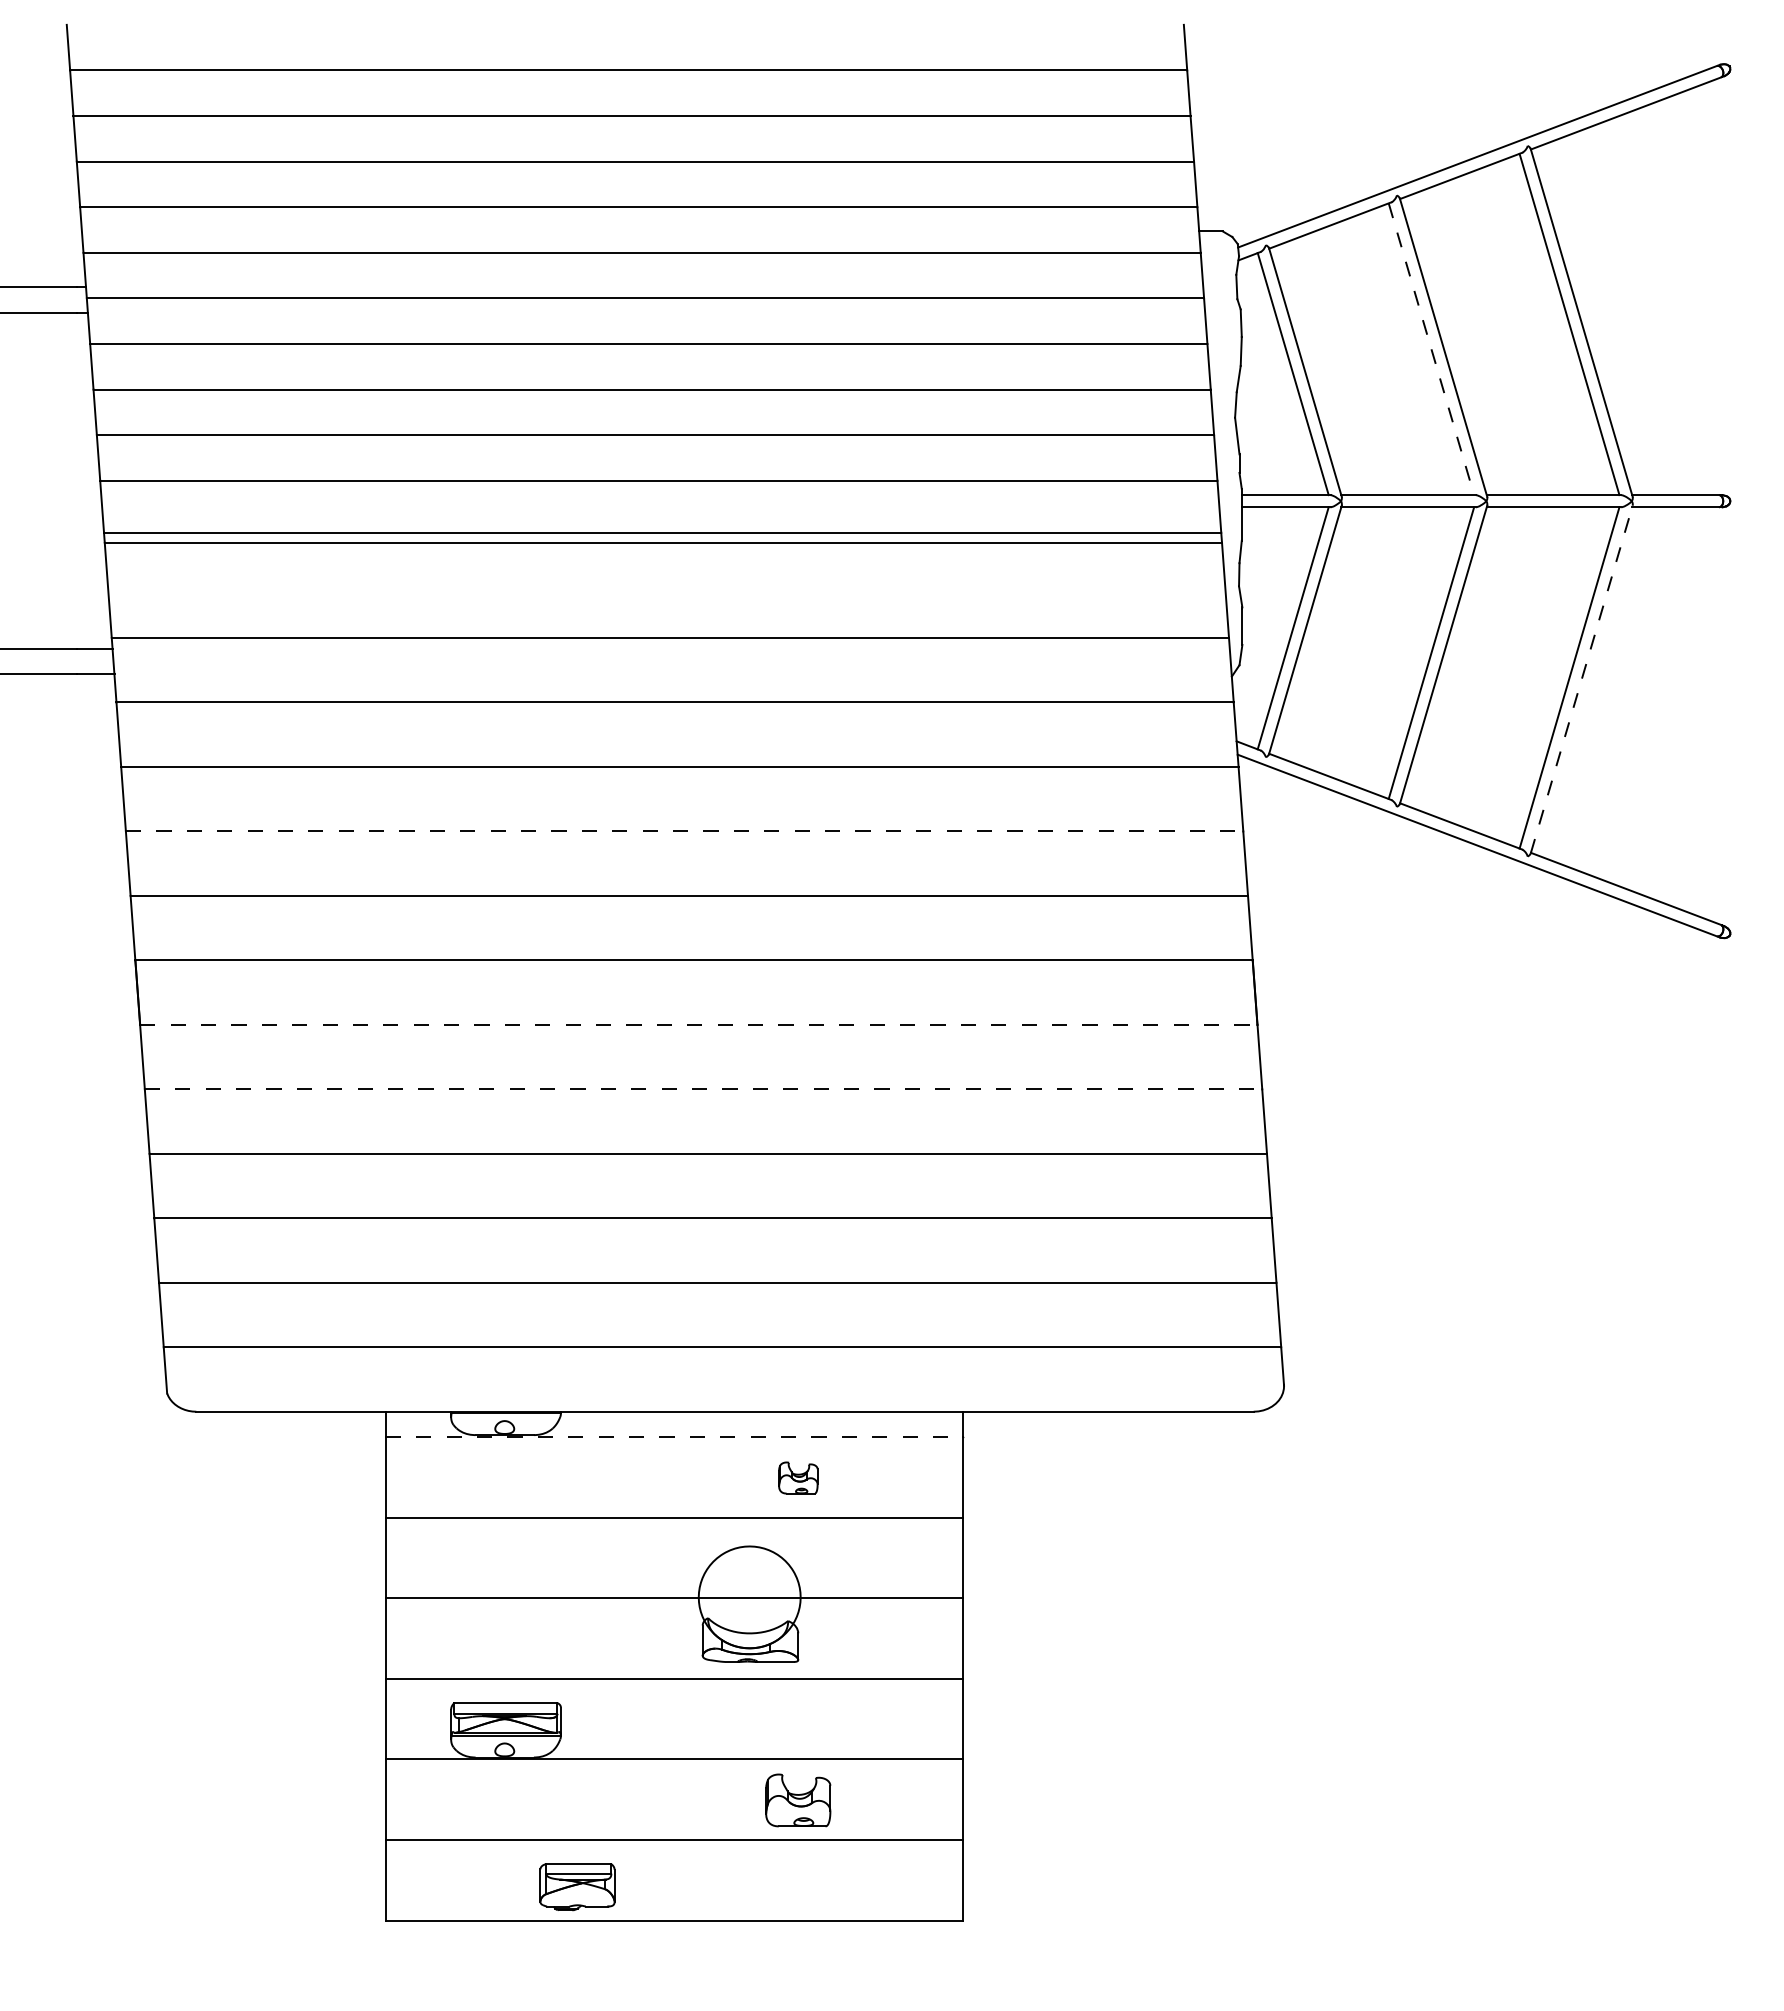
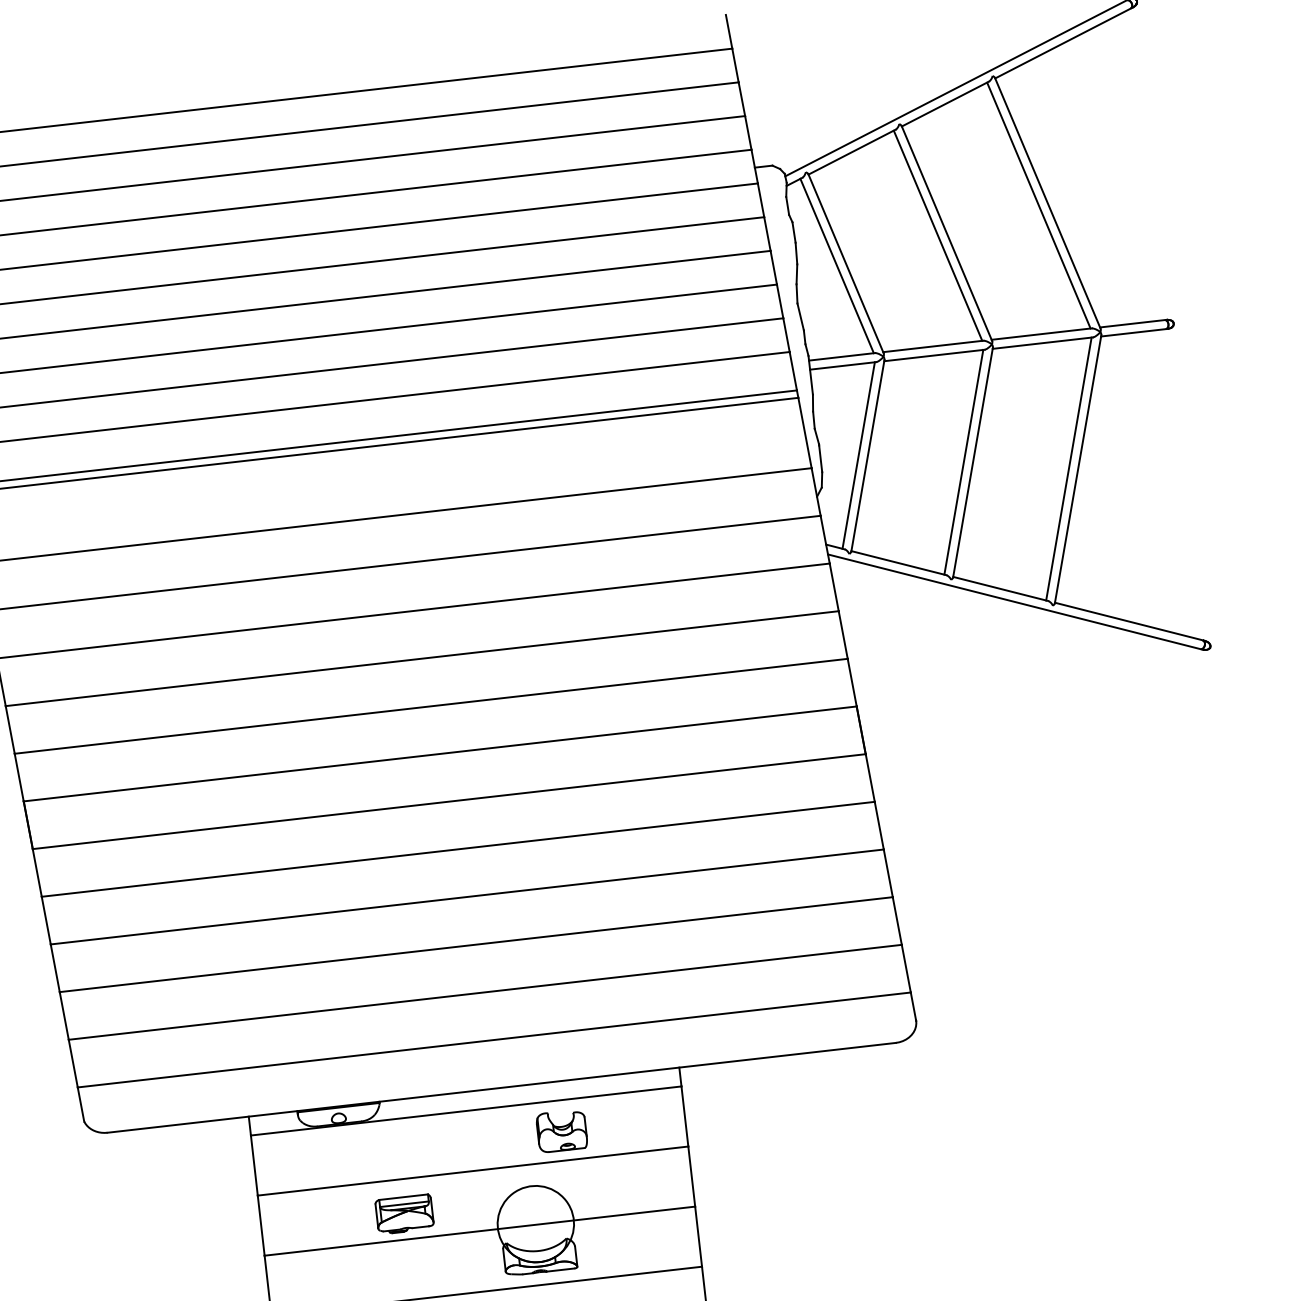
line: (1431, 349) -> (938, 235), dashed -> solid
line: (1581, 679) -> (1077, 469), dashed -> solid
line: (684, 831) -> (422, 658), dashed -> solid
line: (698, 1024) -> (449, 801), dashed -> solid
line: (703, 1089) -> (458, 849), dashed -> solid
line: (674, 1437) -> (466, 1111), dashed -> solid
part: (798, 1477) -> (562, 1130), size x1.67
part: (577, 1564) -> (404, 1214), added

